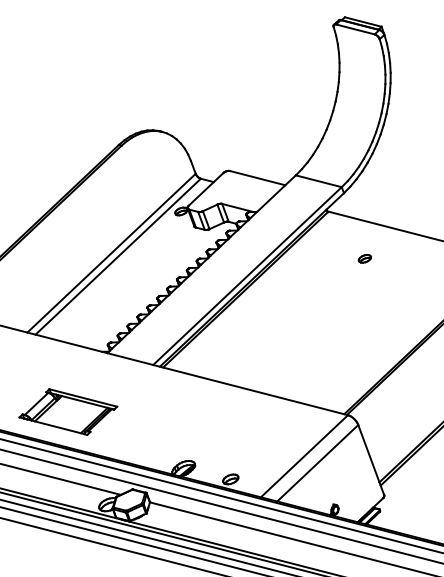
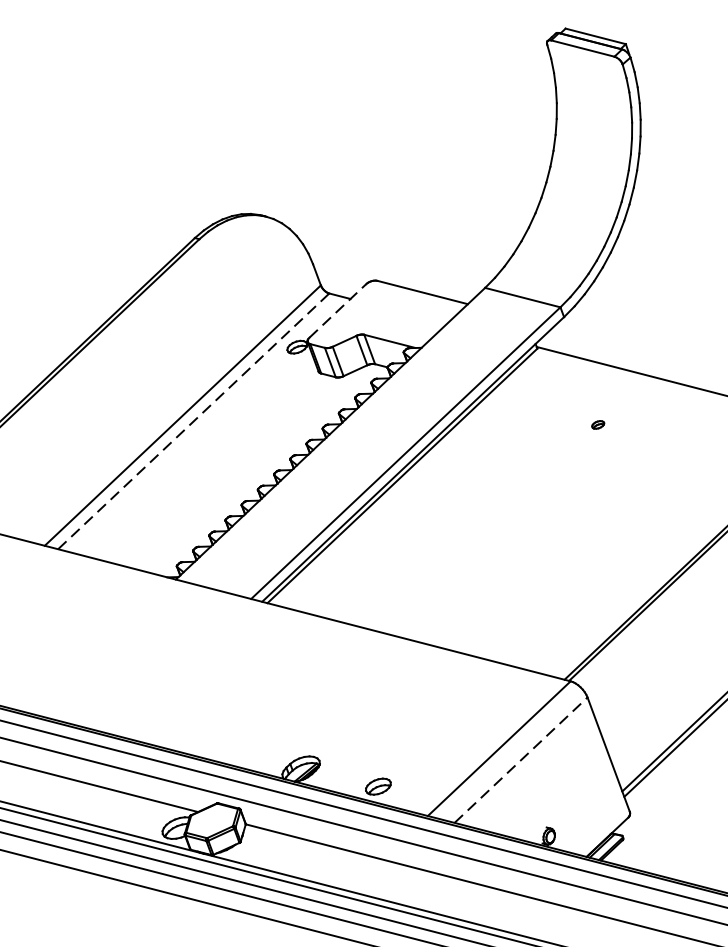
line: (206, 189) -> (338, 311), solid -> dashed
line: (118, 256) -> (194, 421), solid -> dashed
part: (364, 258) -> (597, 424), size x0.6
part: (68, 411) -> (112, 675), removed
line: (317, 463) -> (520, 760), solid -> dashed

